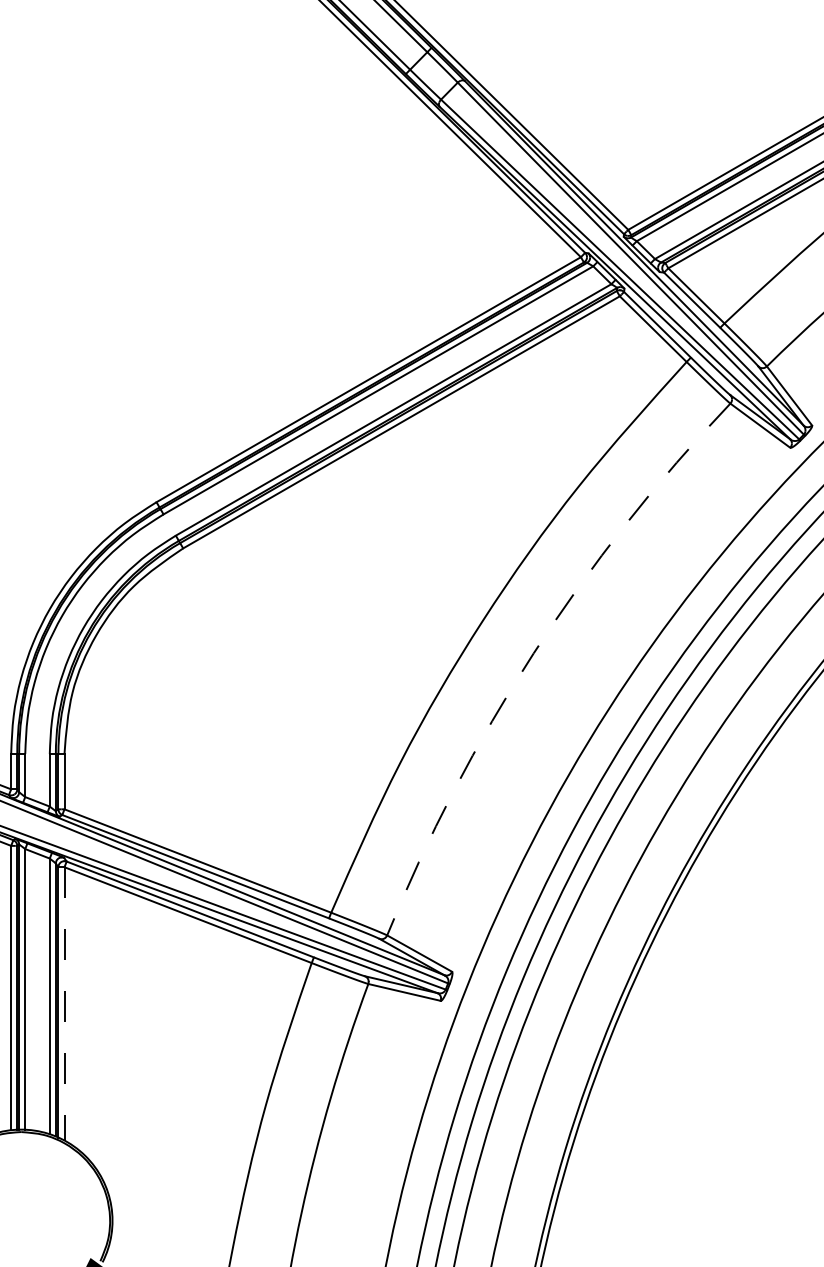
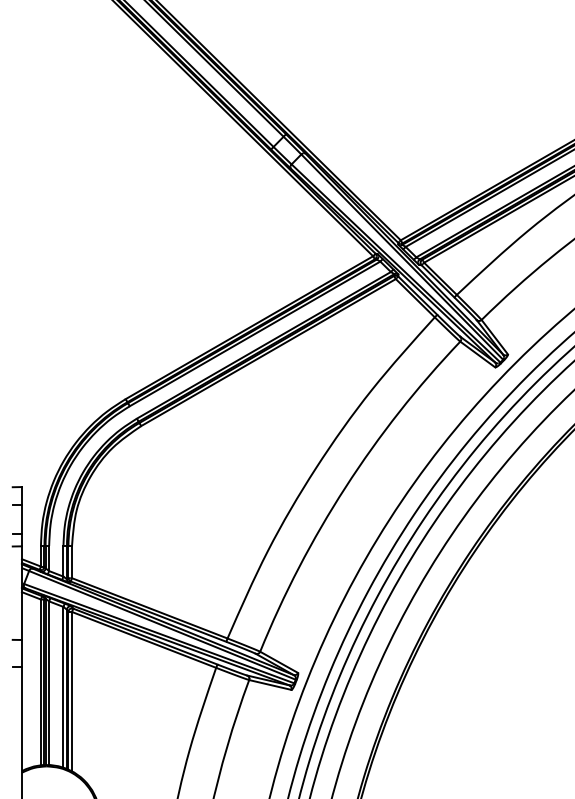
arc: (533, 653) -> (345, 487), dashed -> solid
line: (65, 1003) -> (72, 691), dashed -> solid

